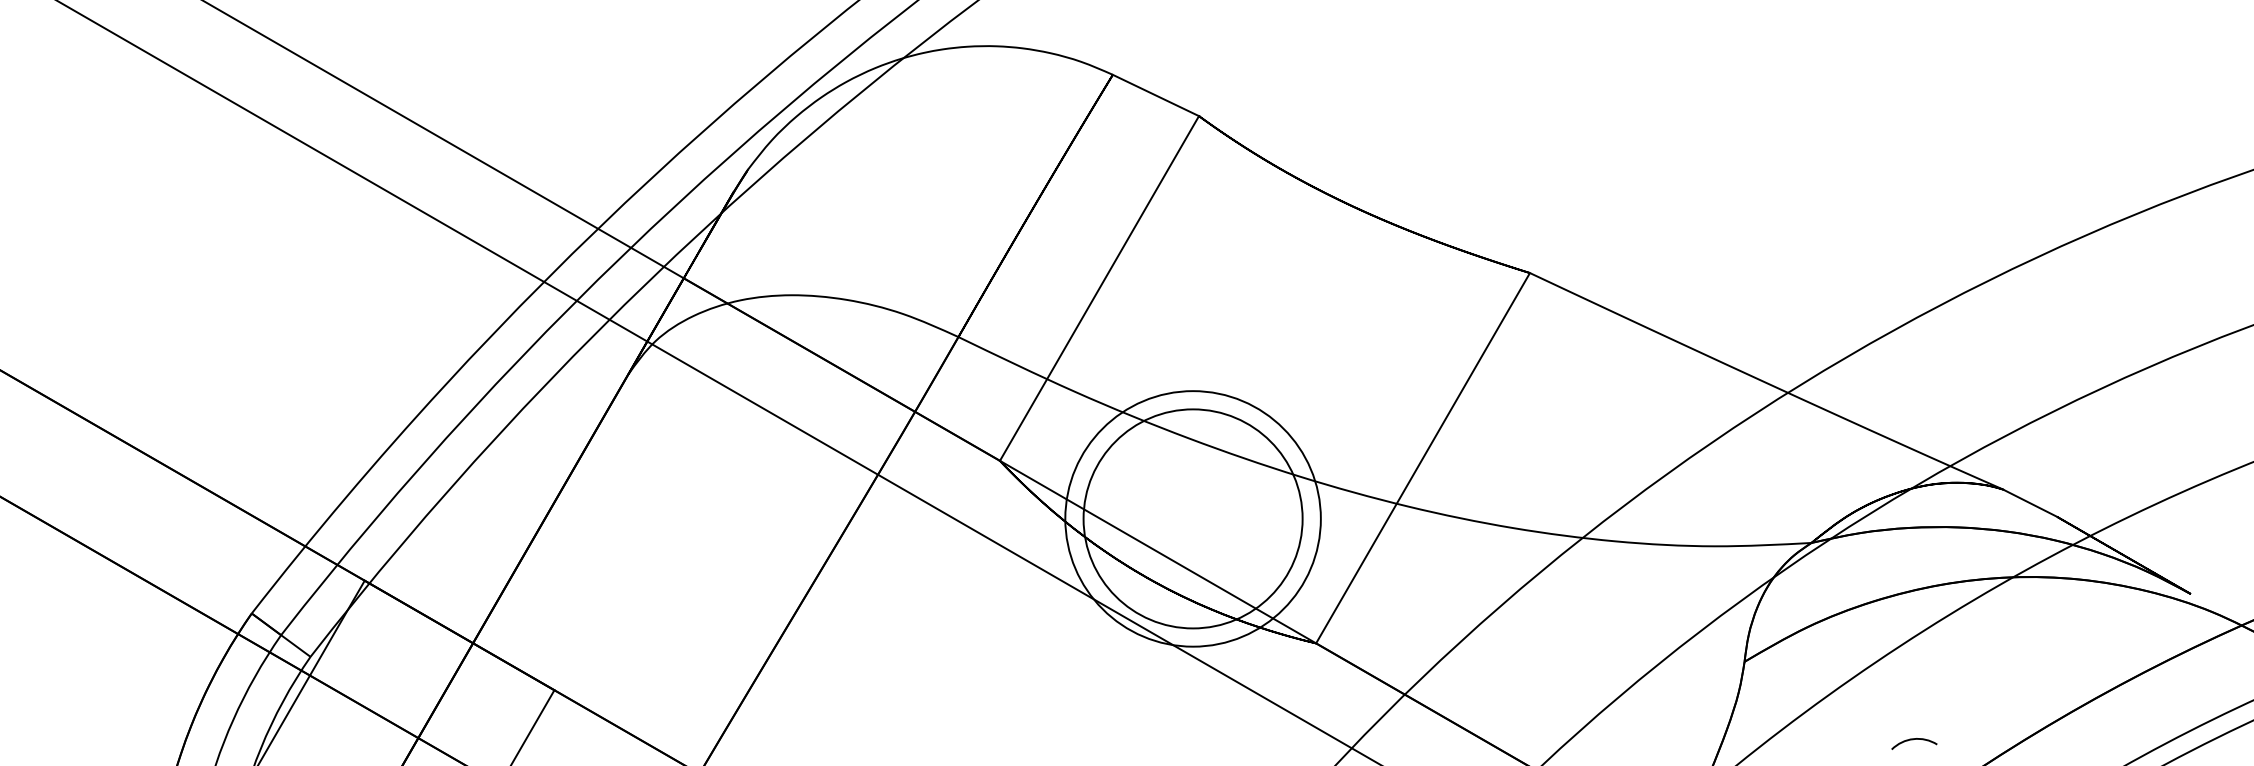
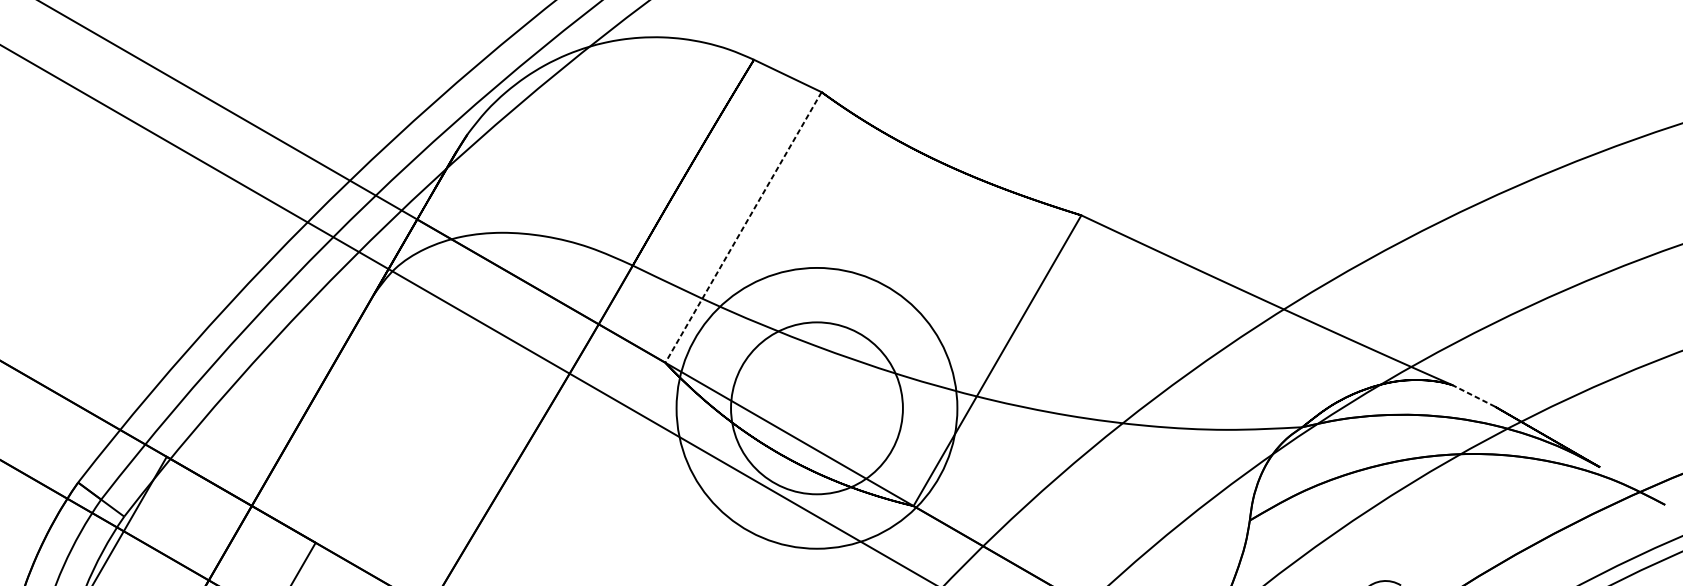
line: (1099, 288) -> (743, 227), solid -> dashed
line: (2029, 502) -> (1473, 395), solid -> dashed
circle: (1192, 518) -> (816, 408), size x1.4

